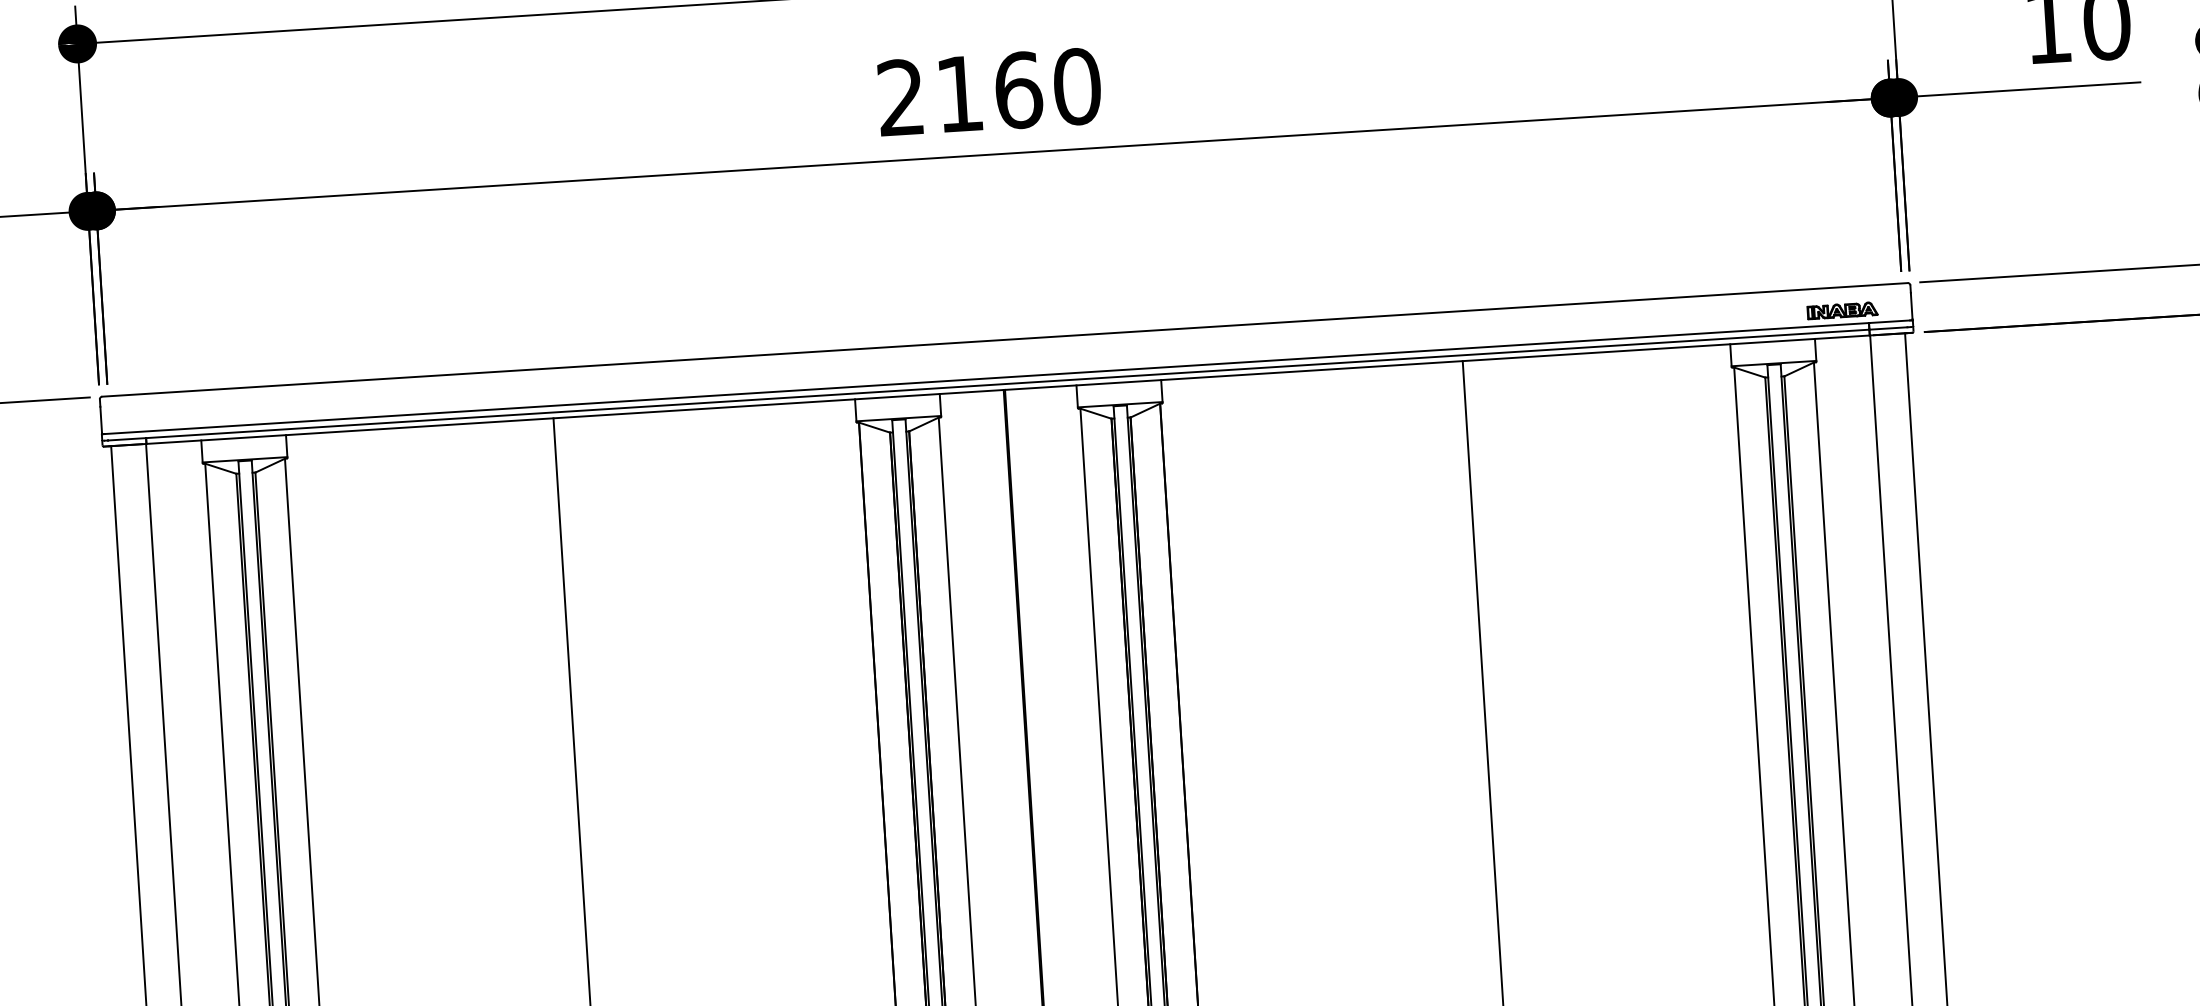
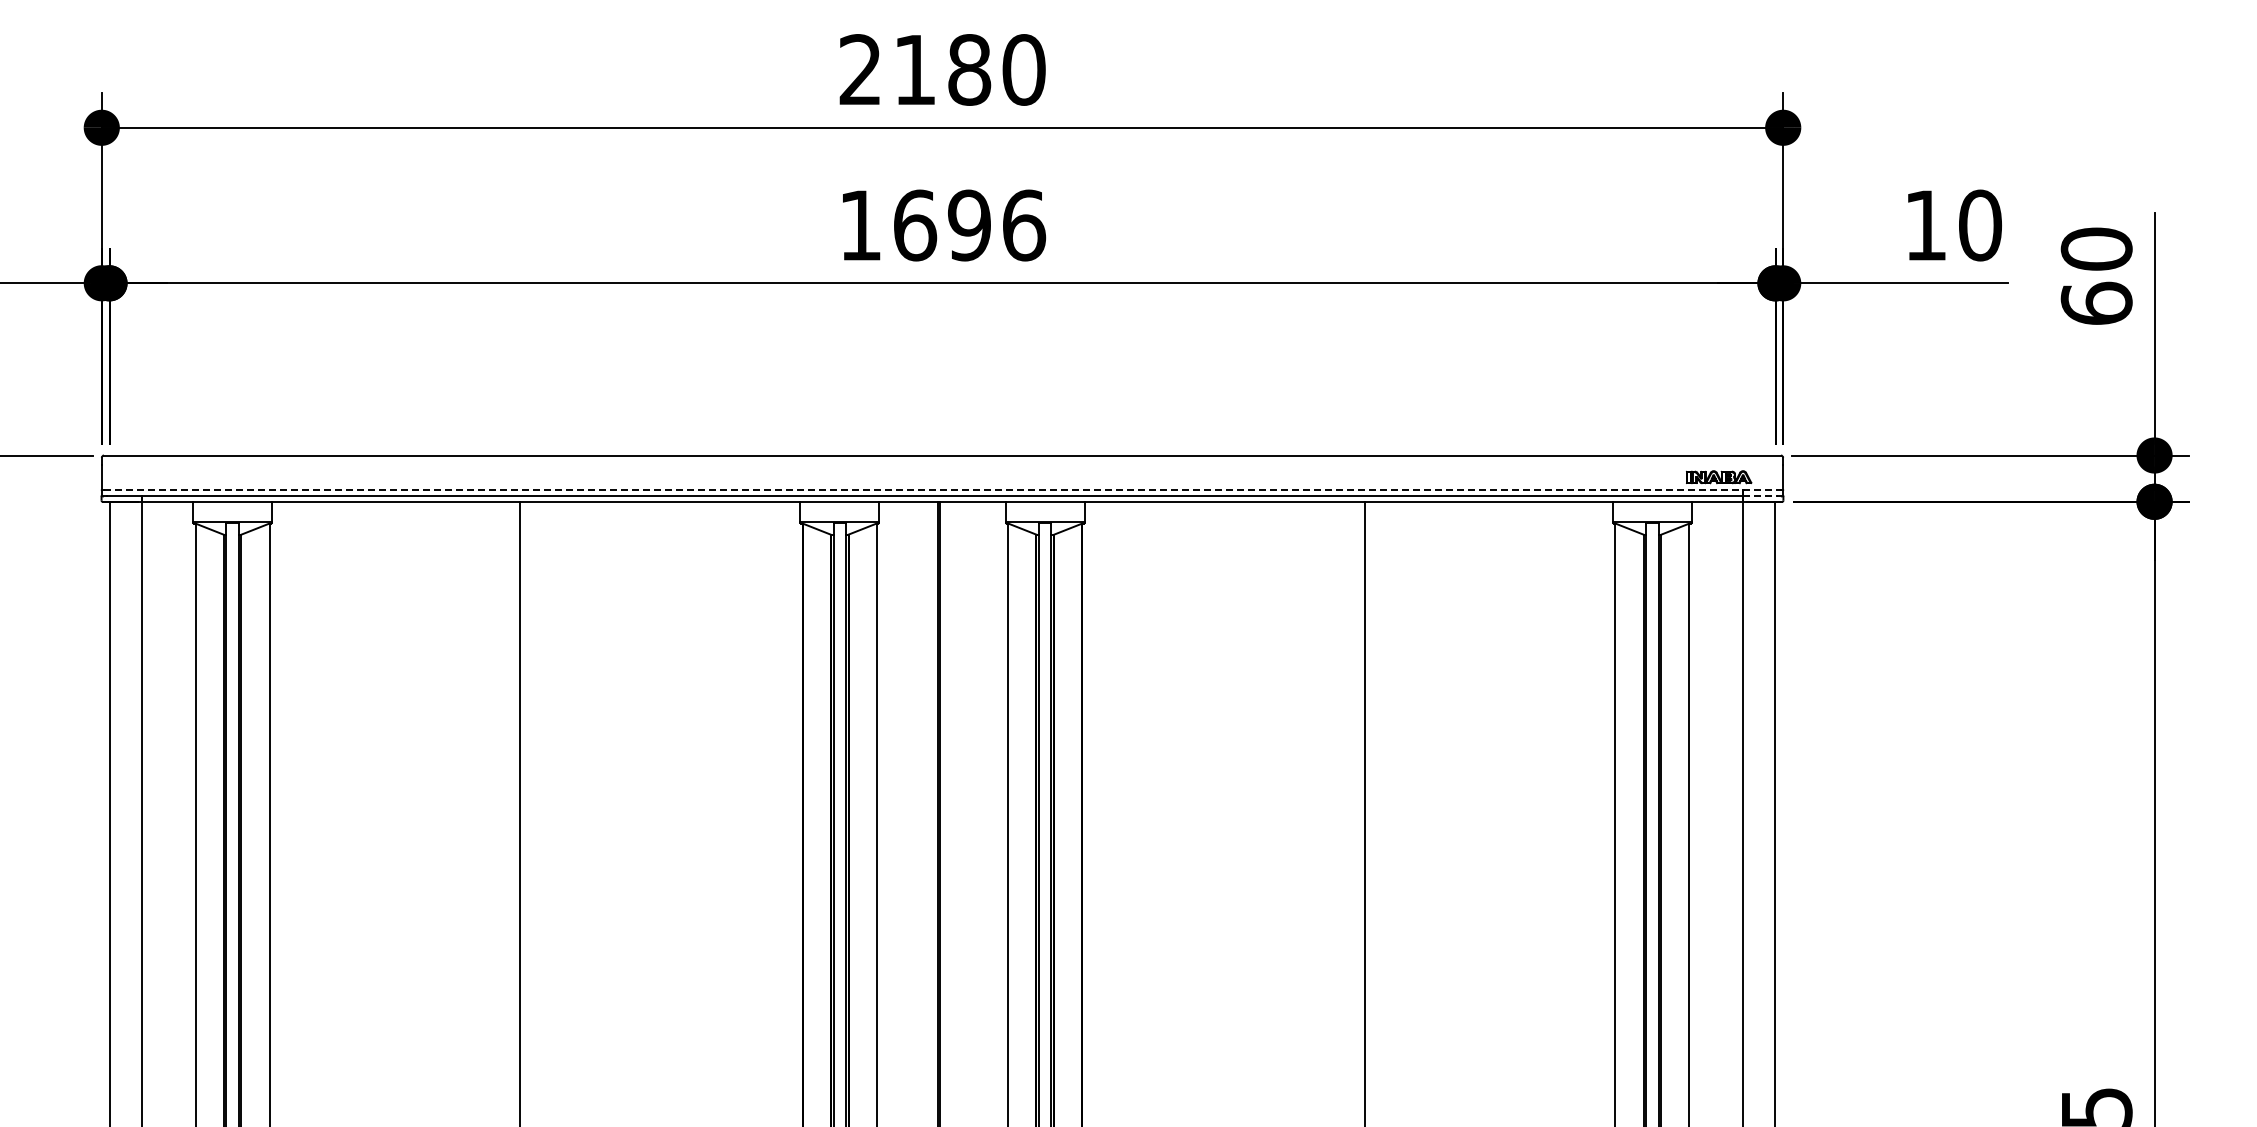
text: (989, 92) -> (942, 225), 2160 -> 1696
line: (1888, 328) -> (1760, 496), solid -> dashed
line: (1007, 377) -> (942, 490), solid -> dashed

